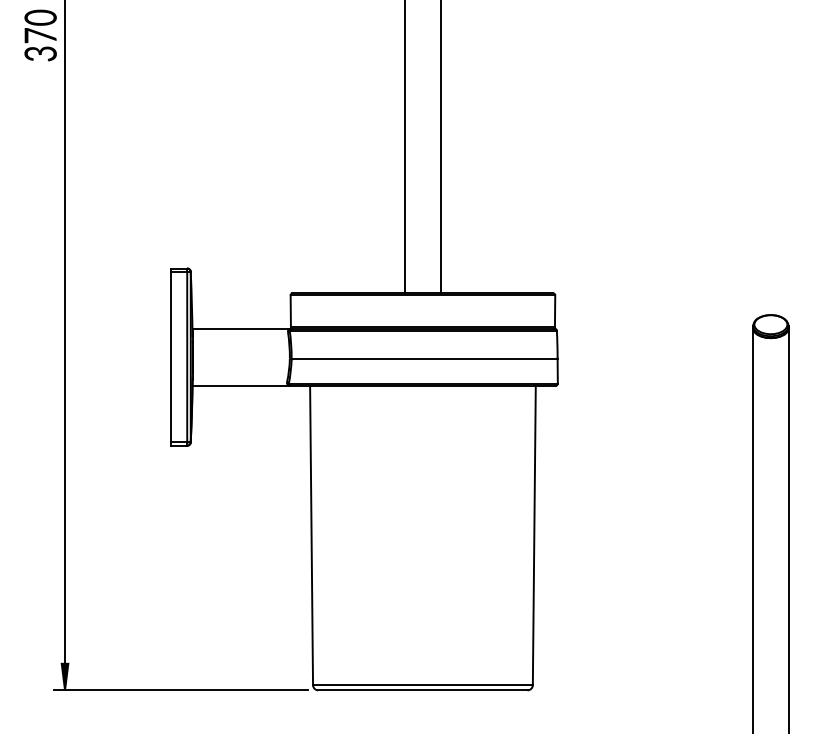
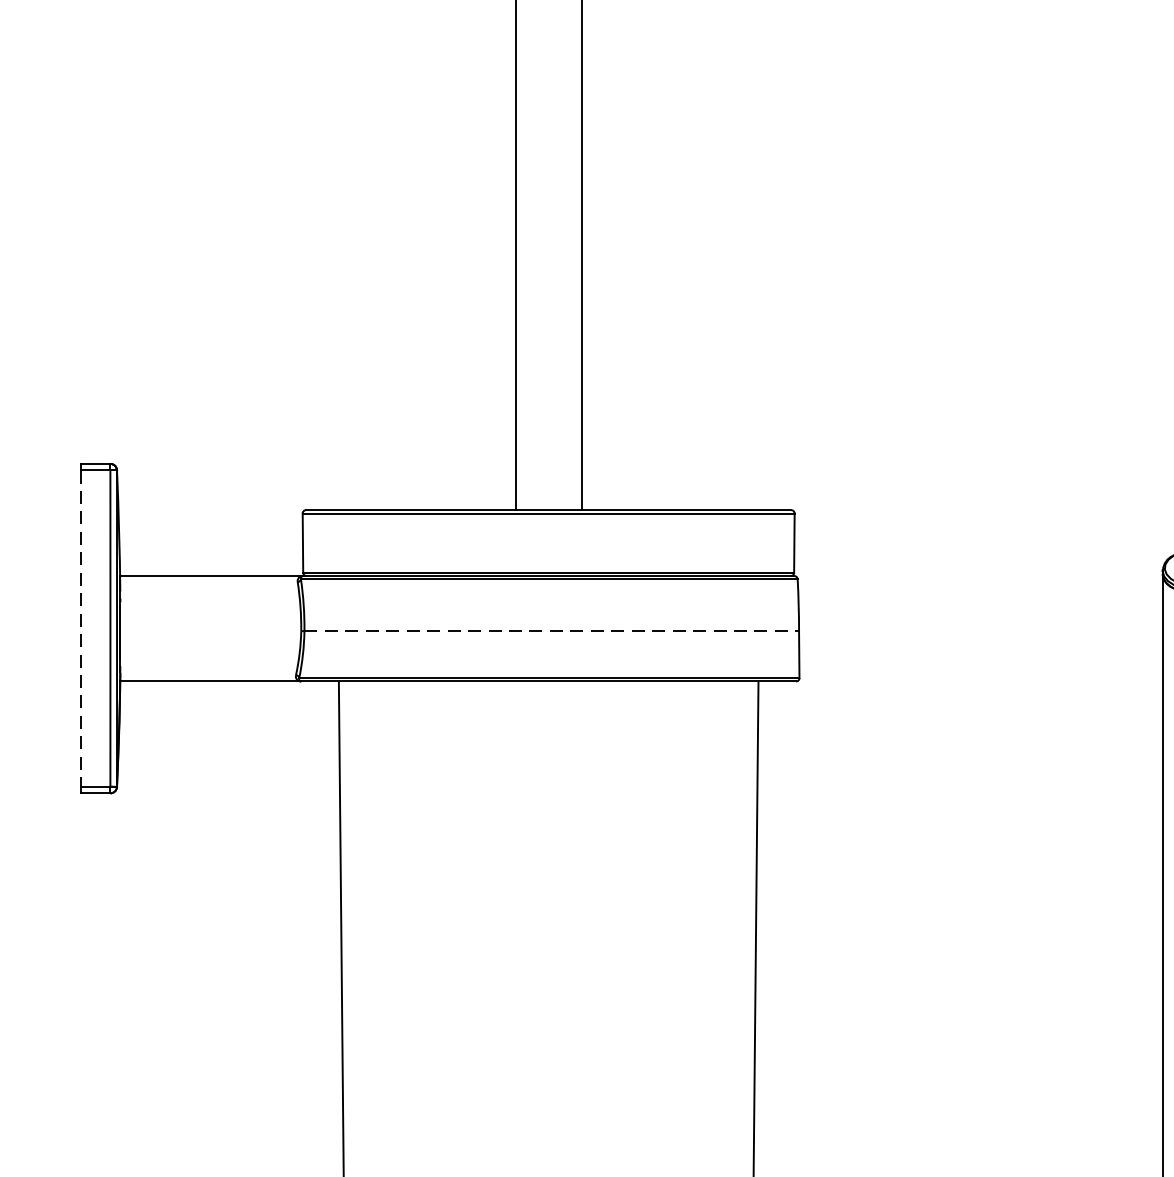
line: (171, 357) -> (81, 629), solid -> dashed
line: (425, 358) -> (553, 631), solid -> dashed

